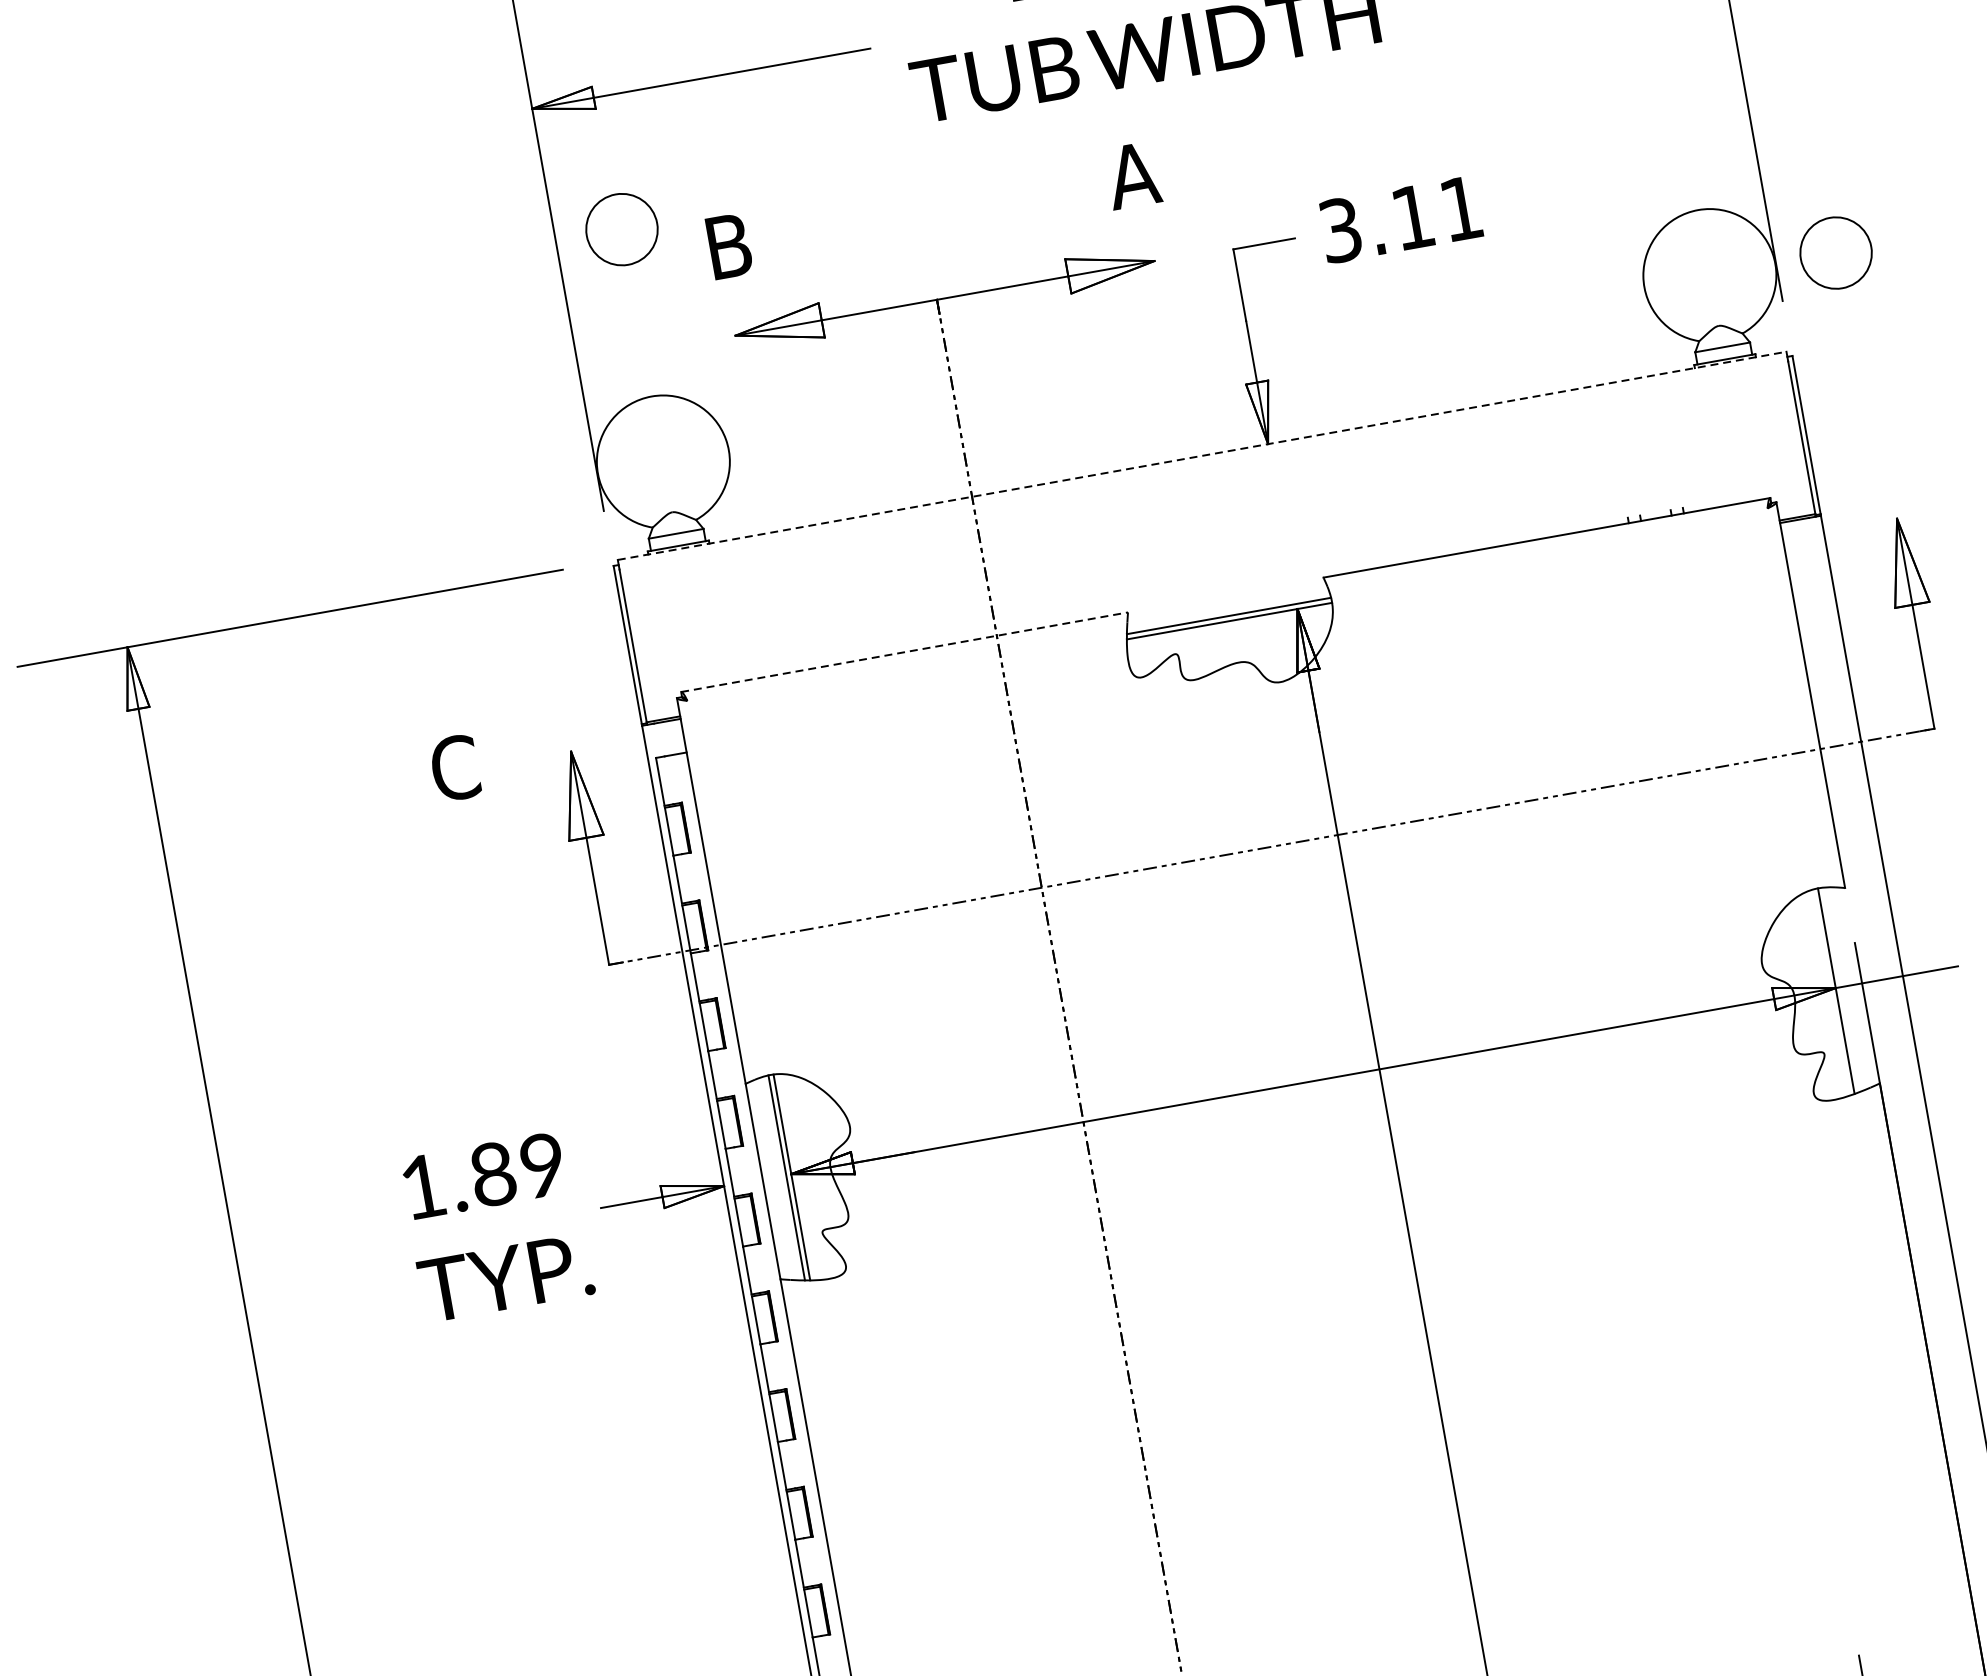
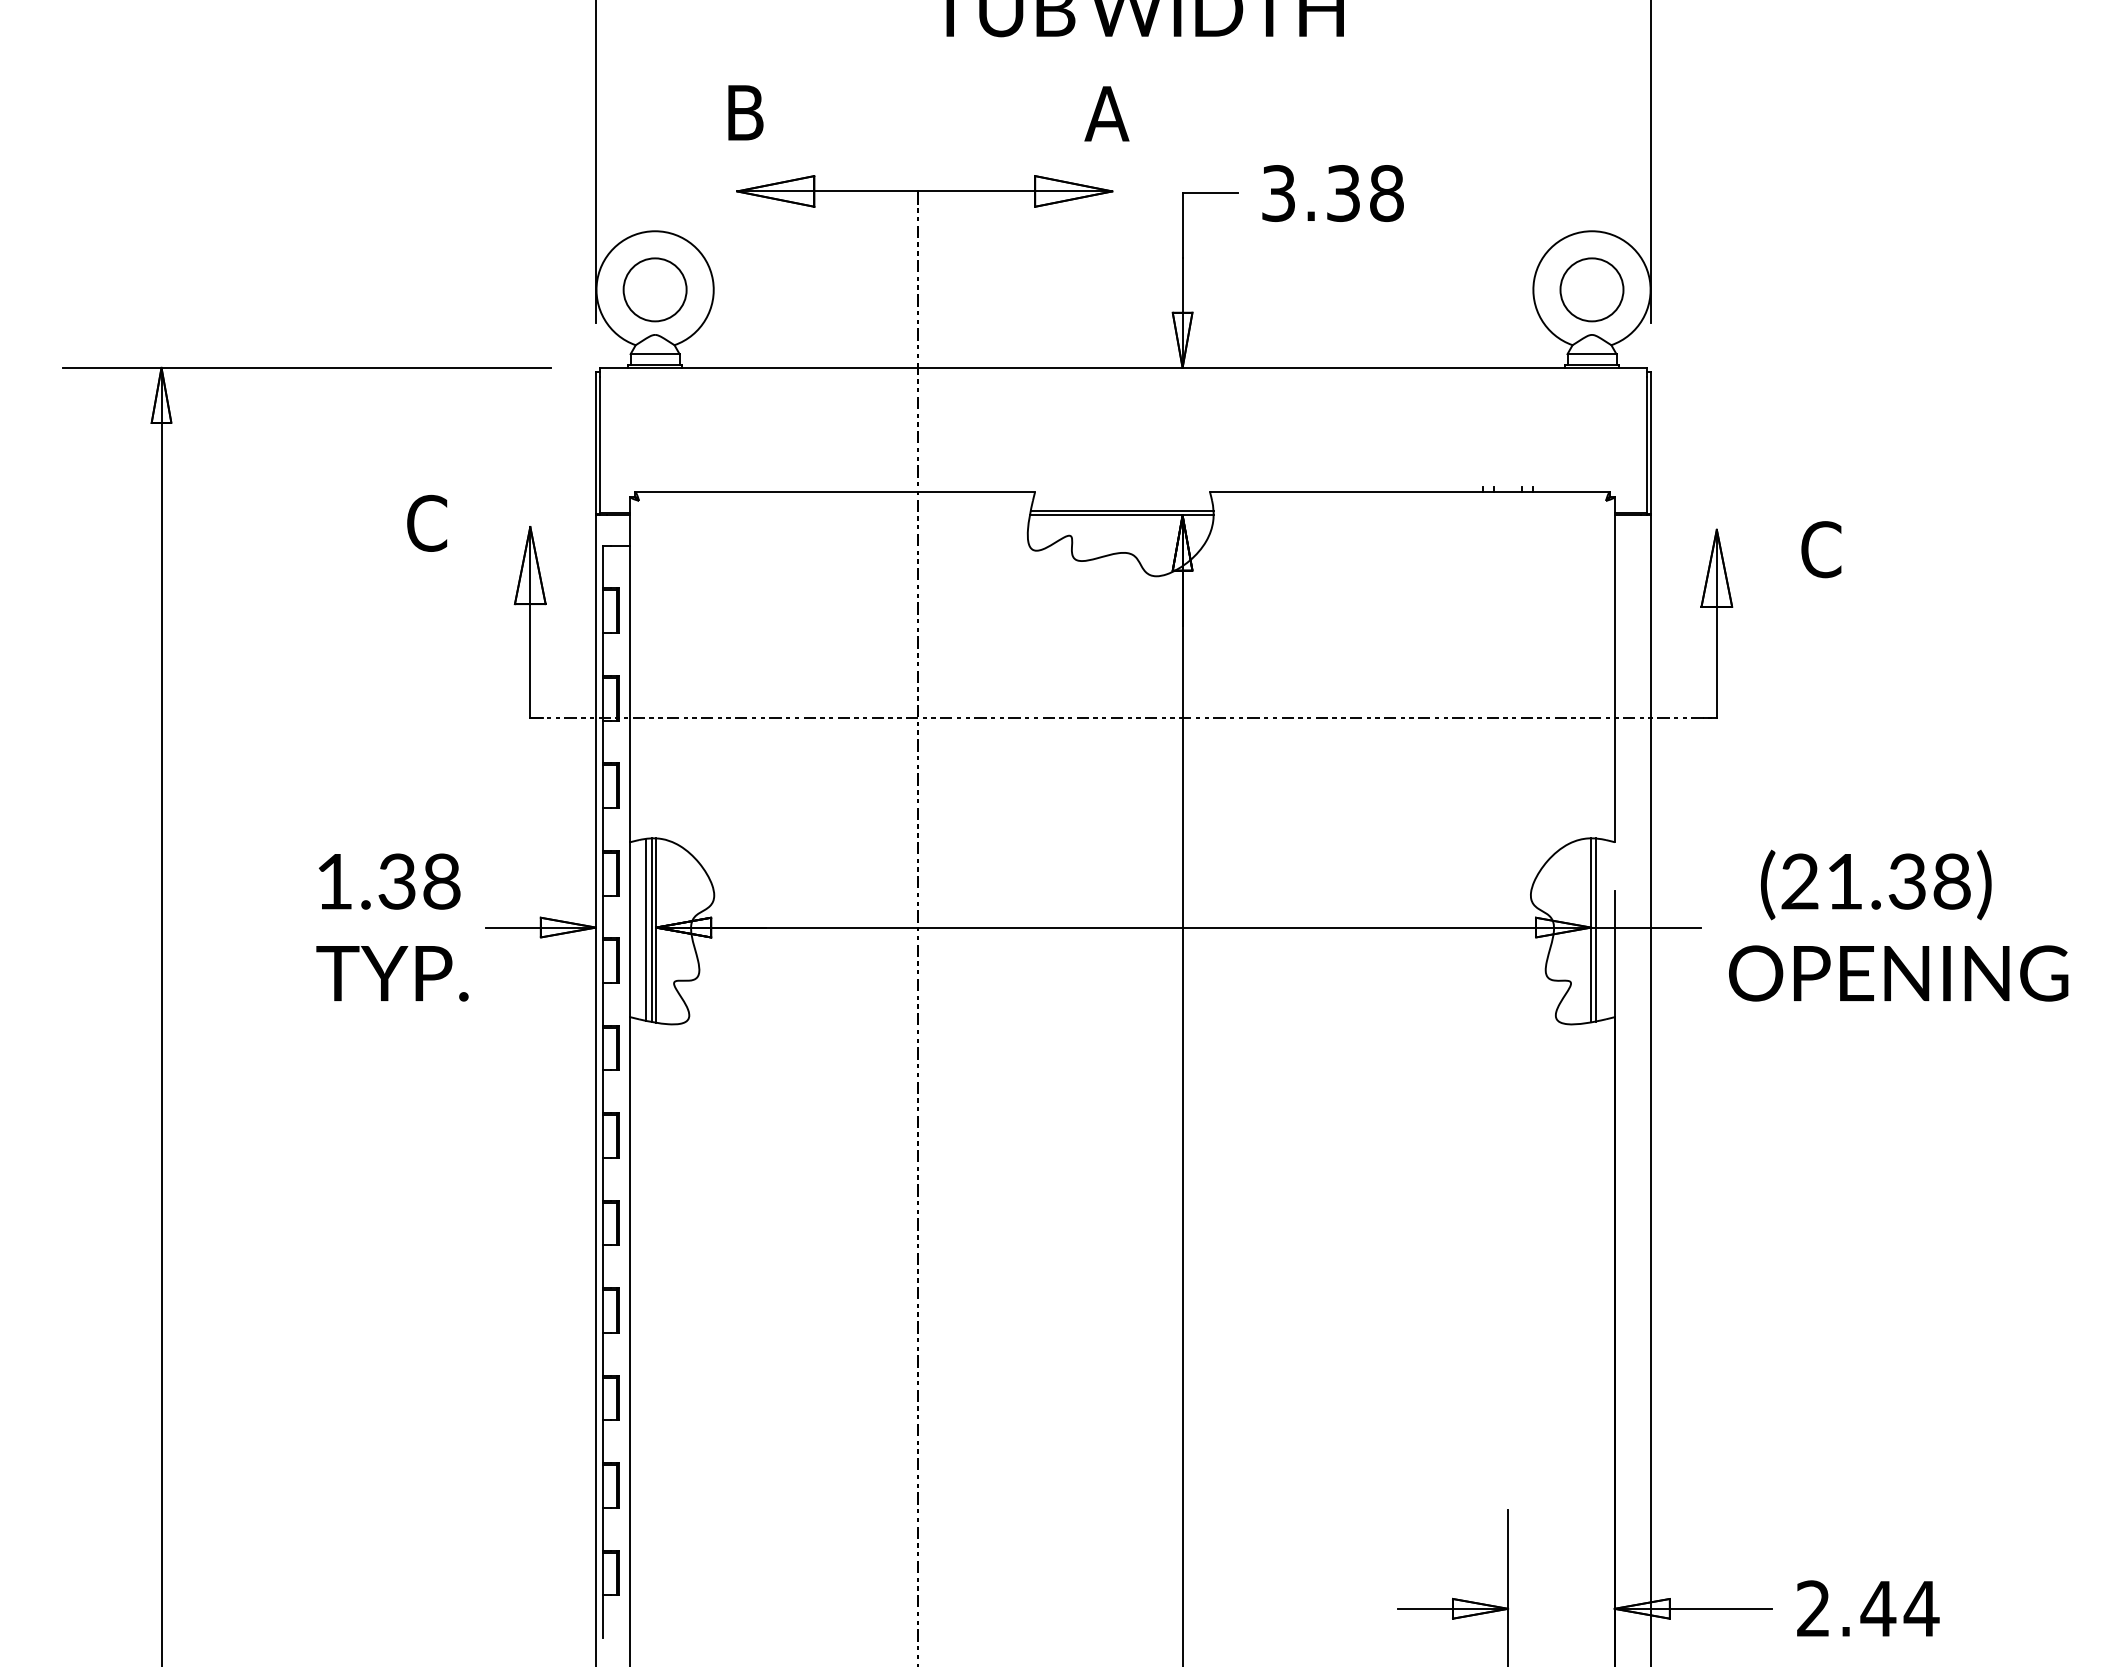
text: (1437, 212) -> (1365, 193), 3.11 -> 3.38
circle: (621, 229) -> (654, 289), moved
circle: (1835, 252) -> (1591, 289), moved
line: (1203, 455) -> (1124, 367), dashed -> solid
line: (905, 652) -> (835, 492), dashed -> solid
line: (1841, 989) -> (1595, 929), added
text: (517, 1169) -> (419, 881), 1.89 -> 1.38
line: (781, 1178) -> (646, 929), added

